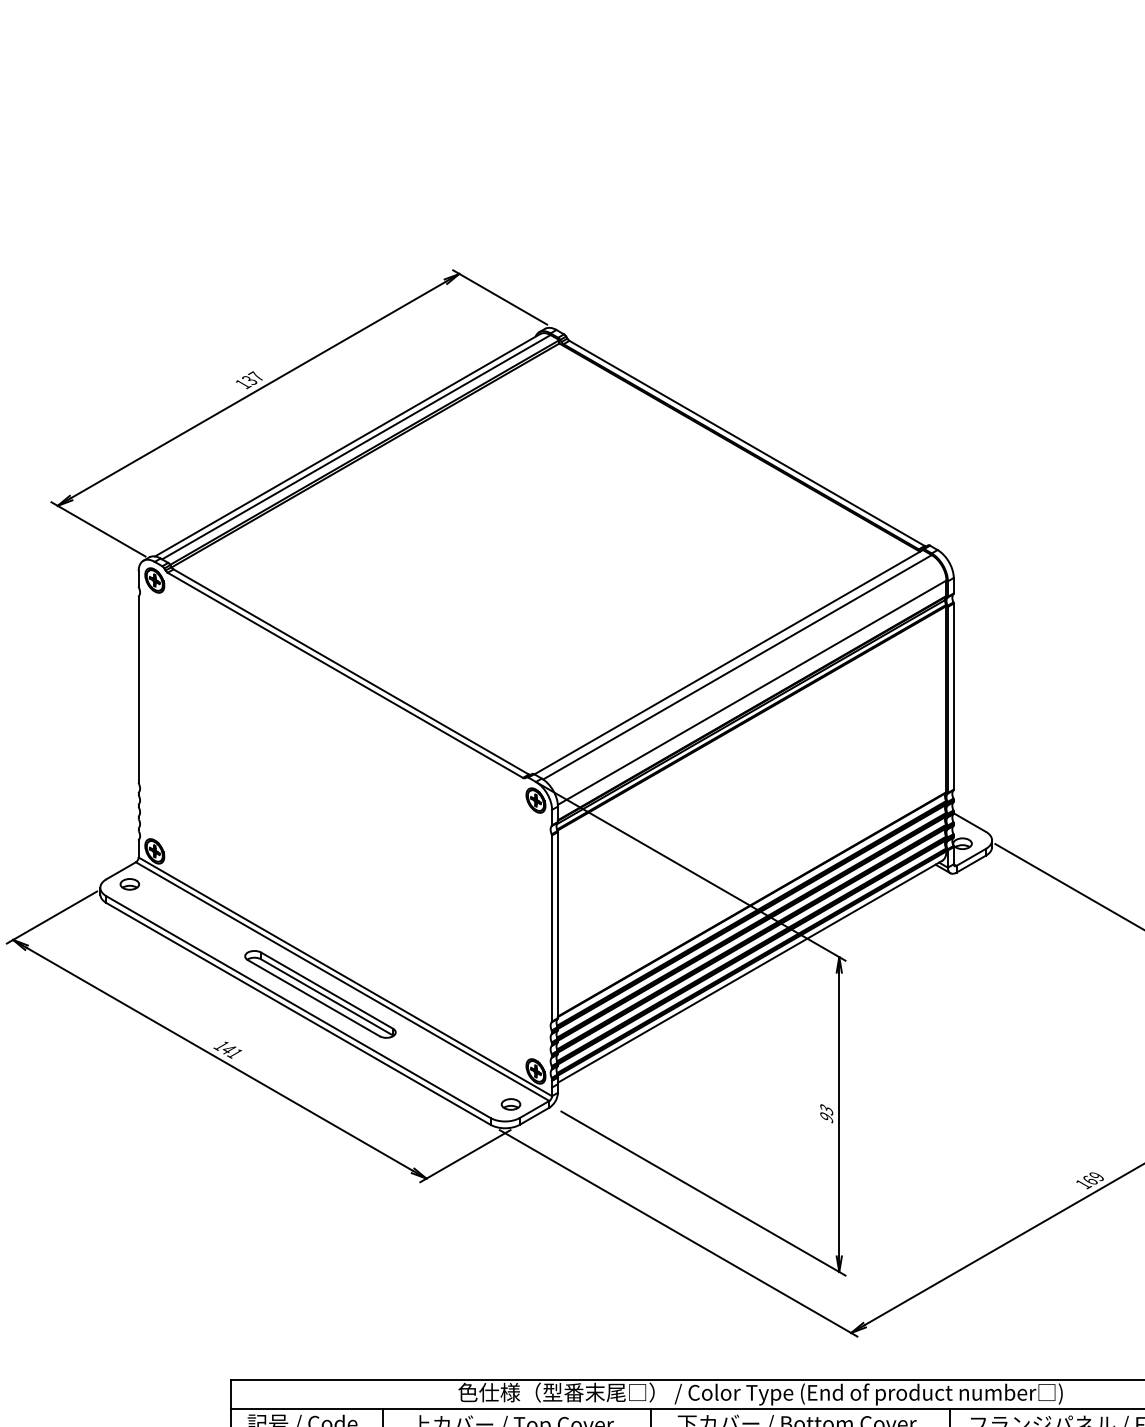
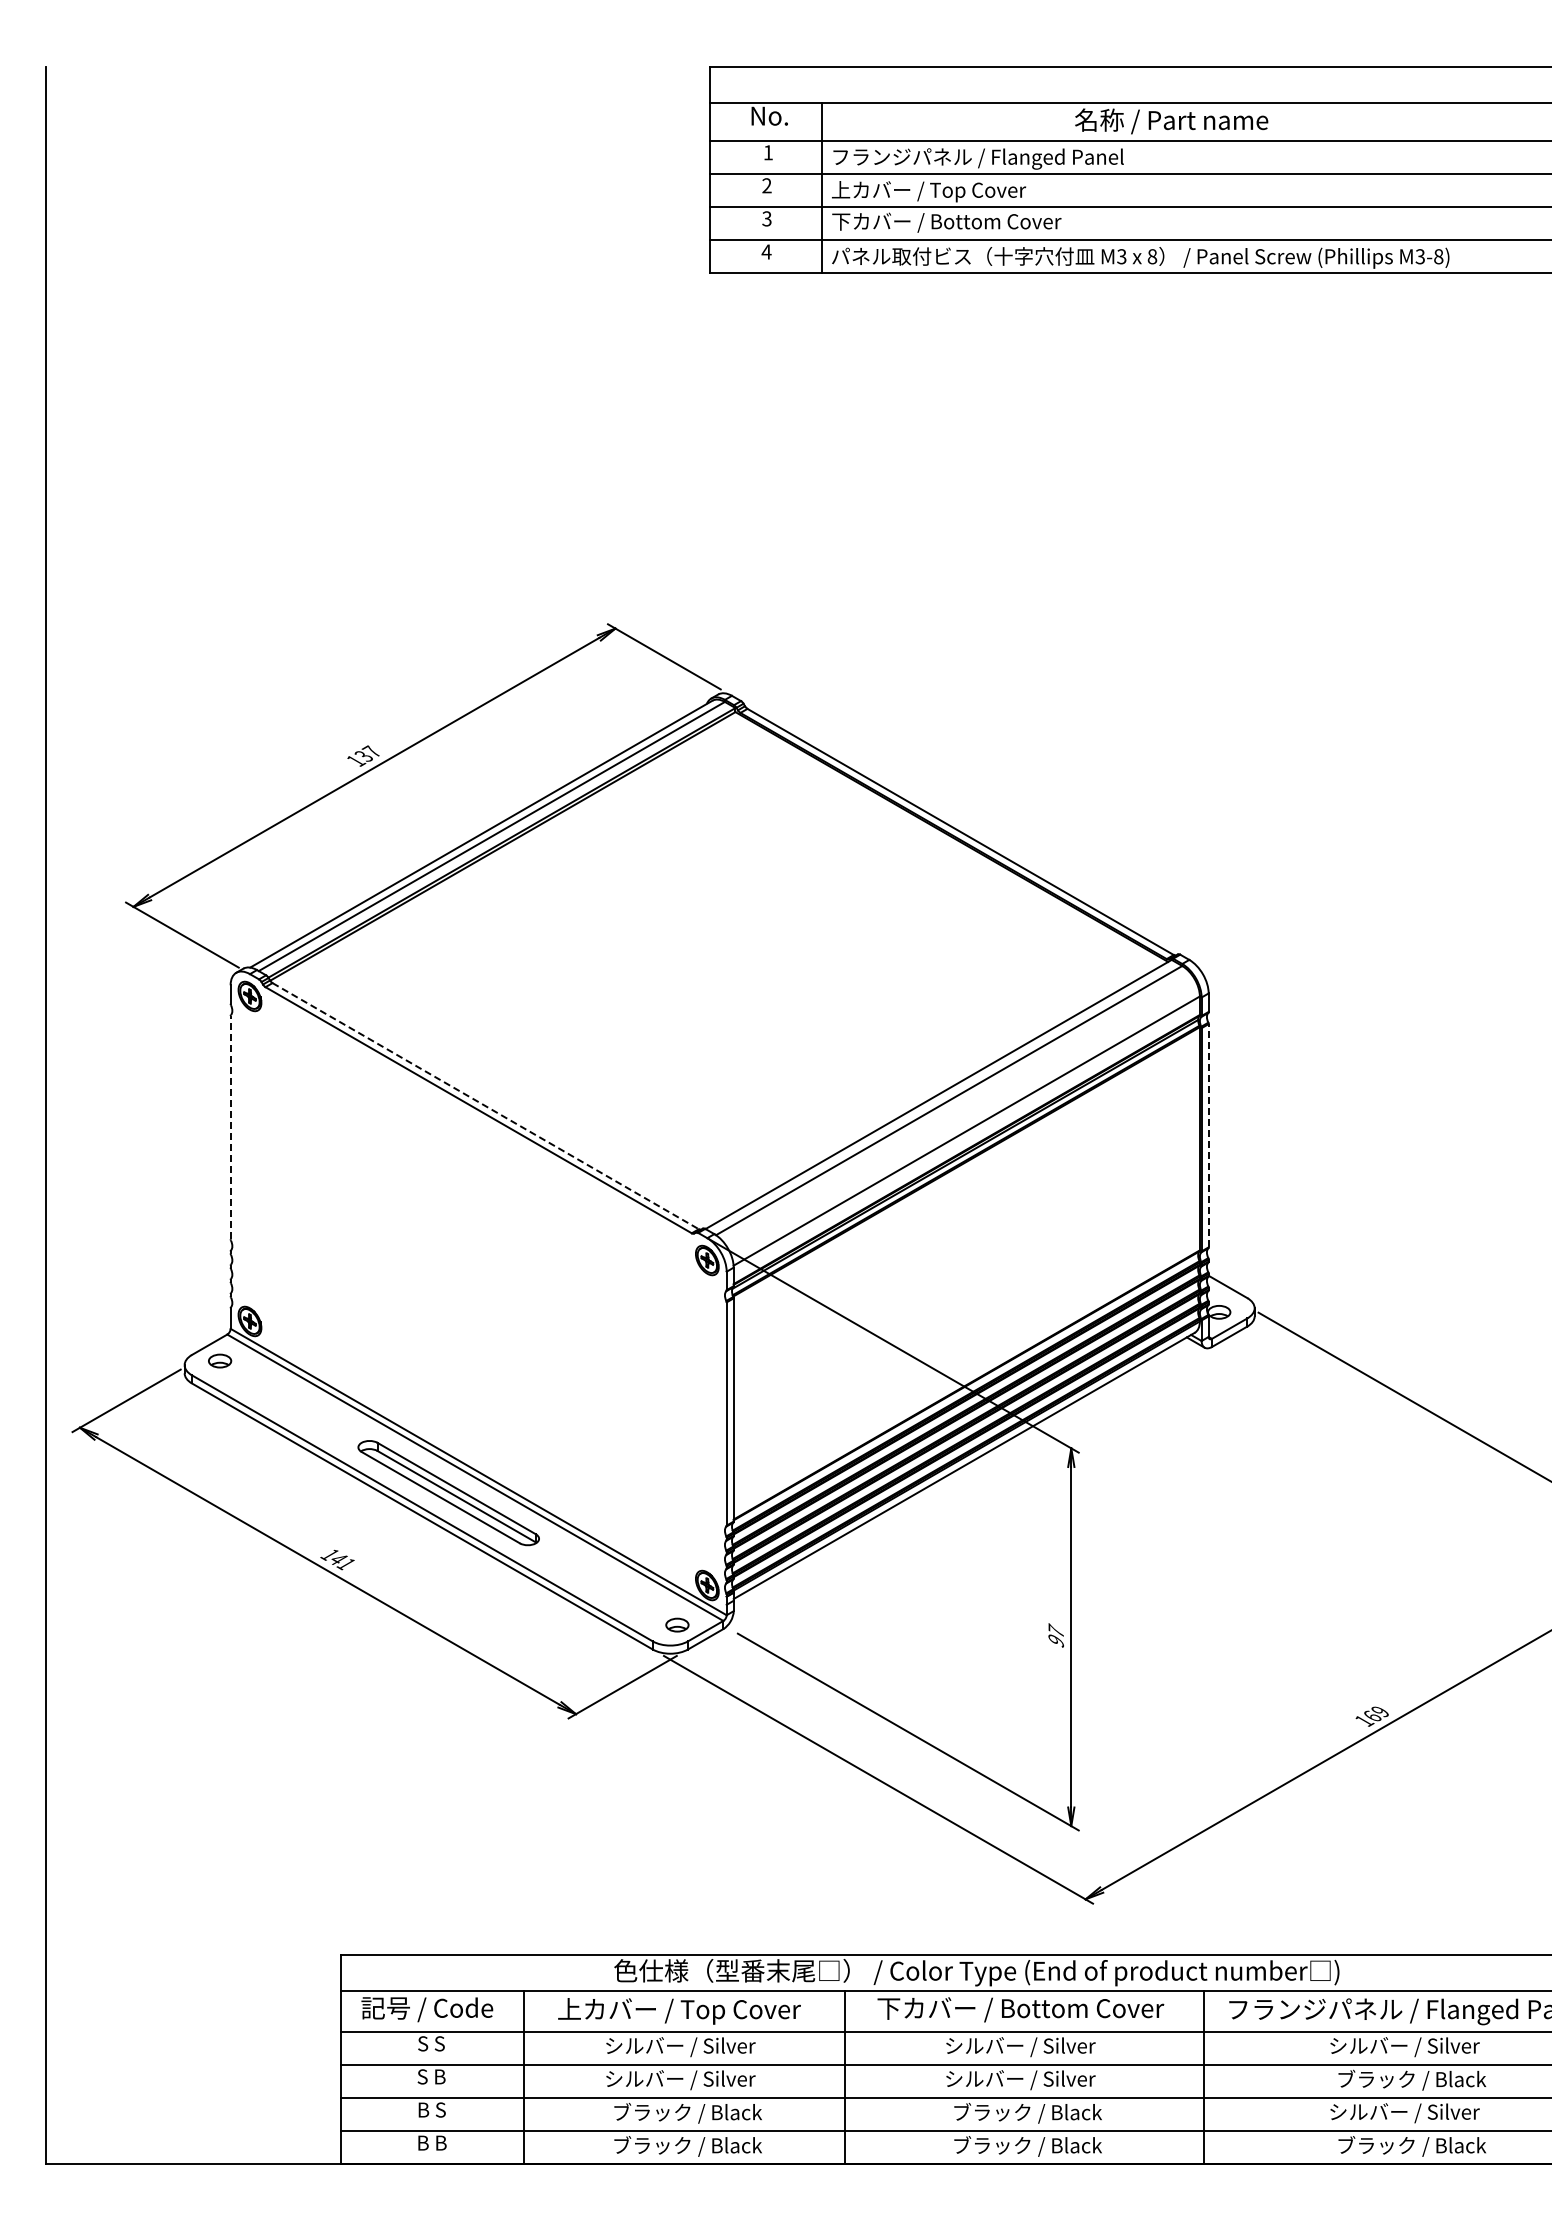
line: (351, 672) -> (486, 1106), solid -> dashed
line: (138, 689) -> (230, 1127), solid -> dashed
line: (953, 696) -> (1208, 1135), solid -> dashed
text: (826, 1108) -> (1055, 1630), 93 -> 97

